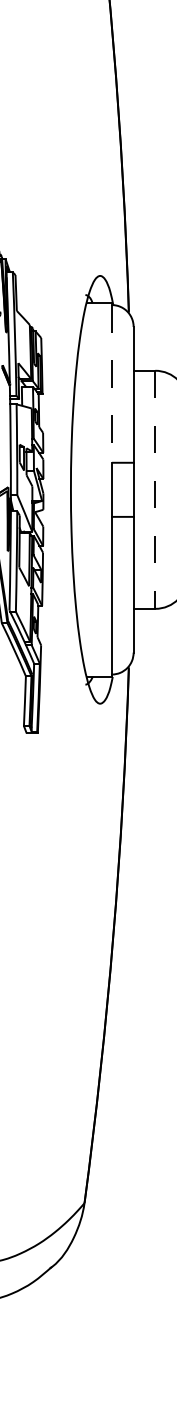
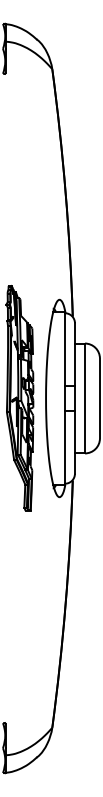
line: (110, 385) -> (64, 350), dashed -> solid
line: (154, 489) -> (84, 398), dashed -> solid

